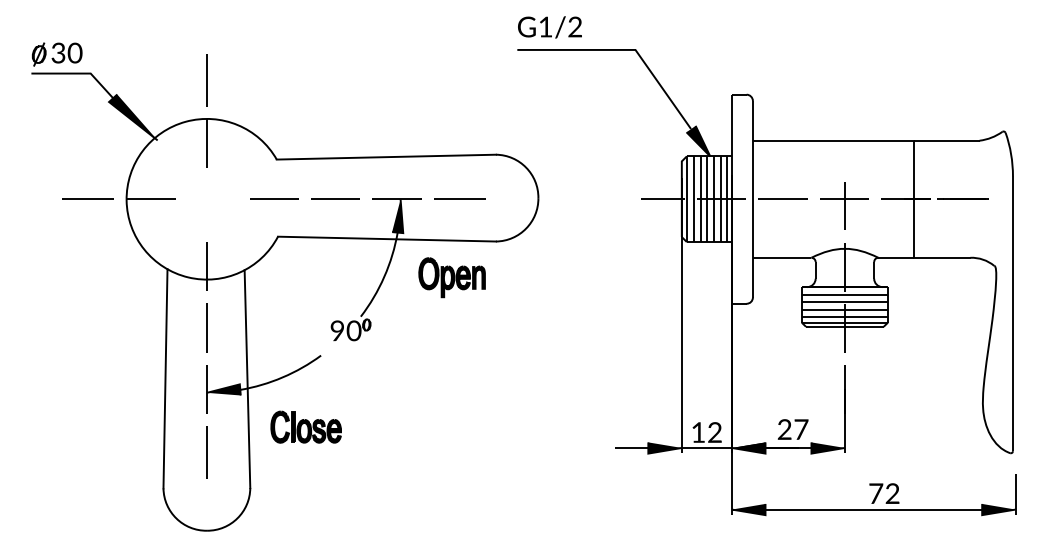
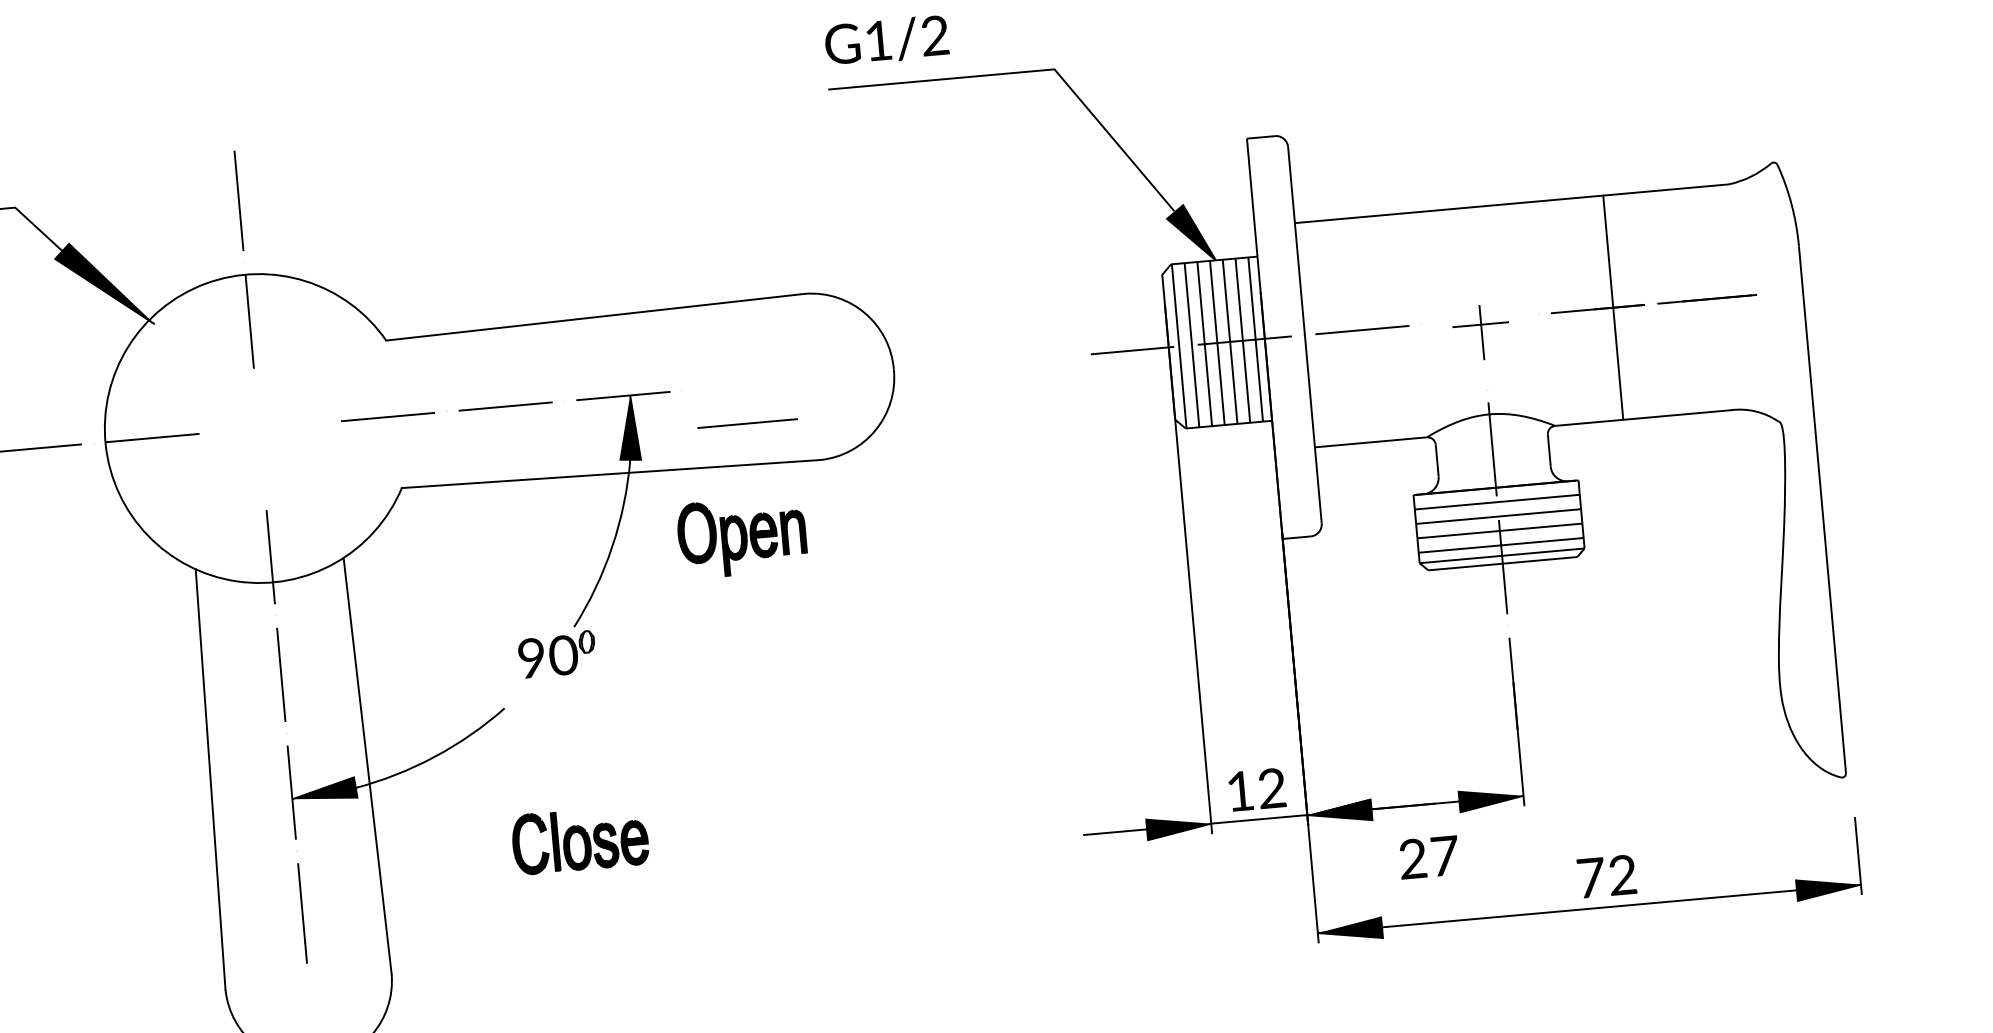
line: (459, 198) -> (746, 422), moved
part: (844, 205) -> (1481, 331), size x0.6
part: (305, 426) -> (578, 838), moved
text: (792, 429) -> (1427, 857), moved

